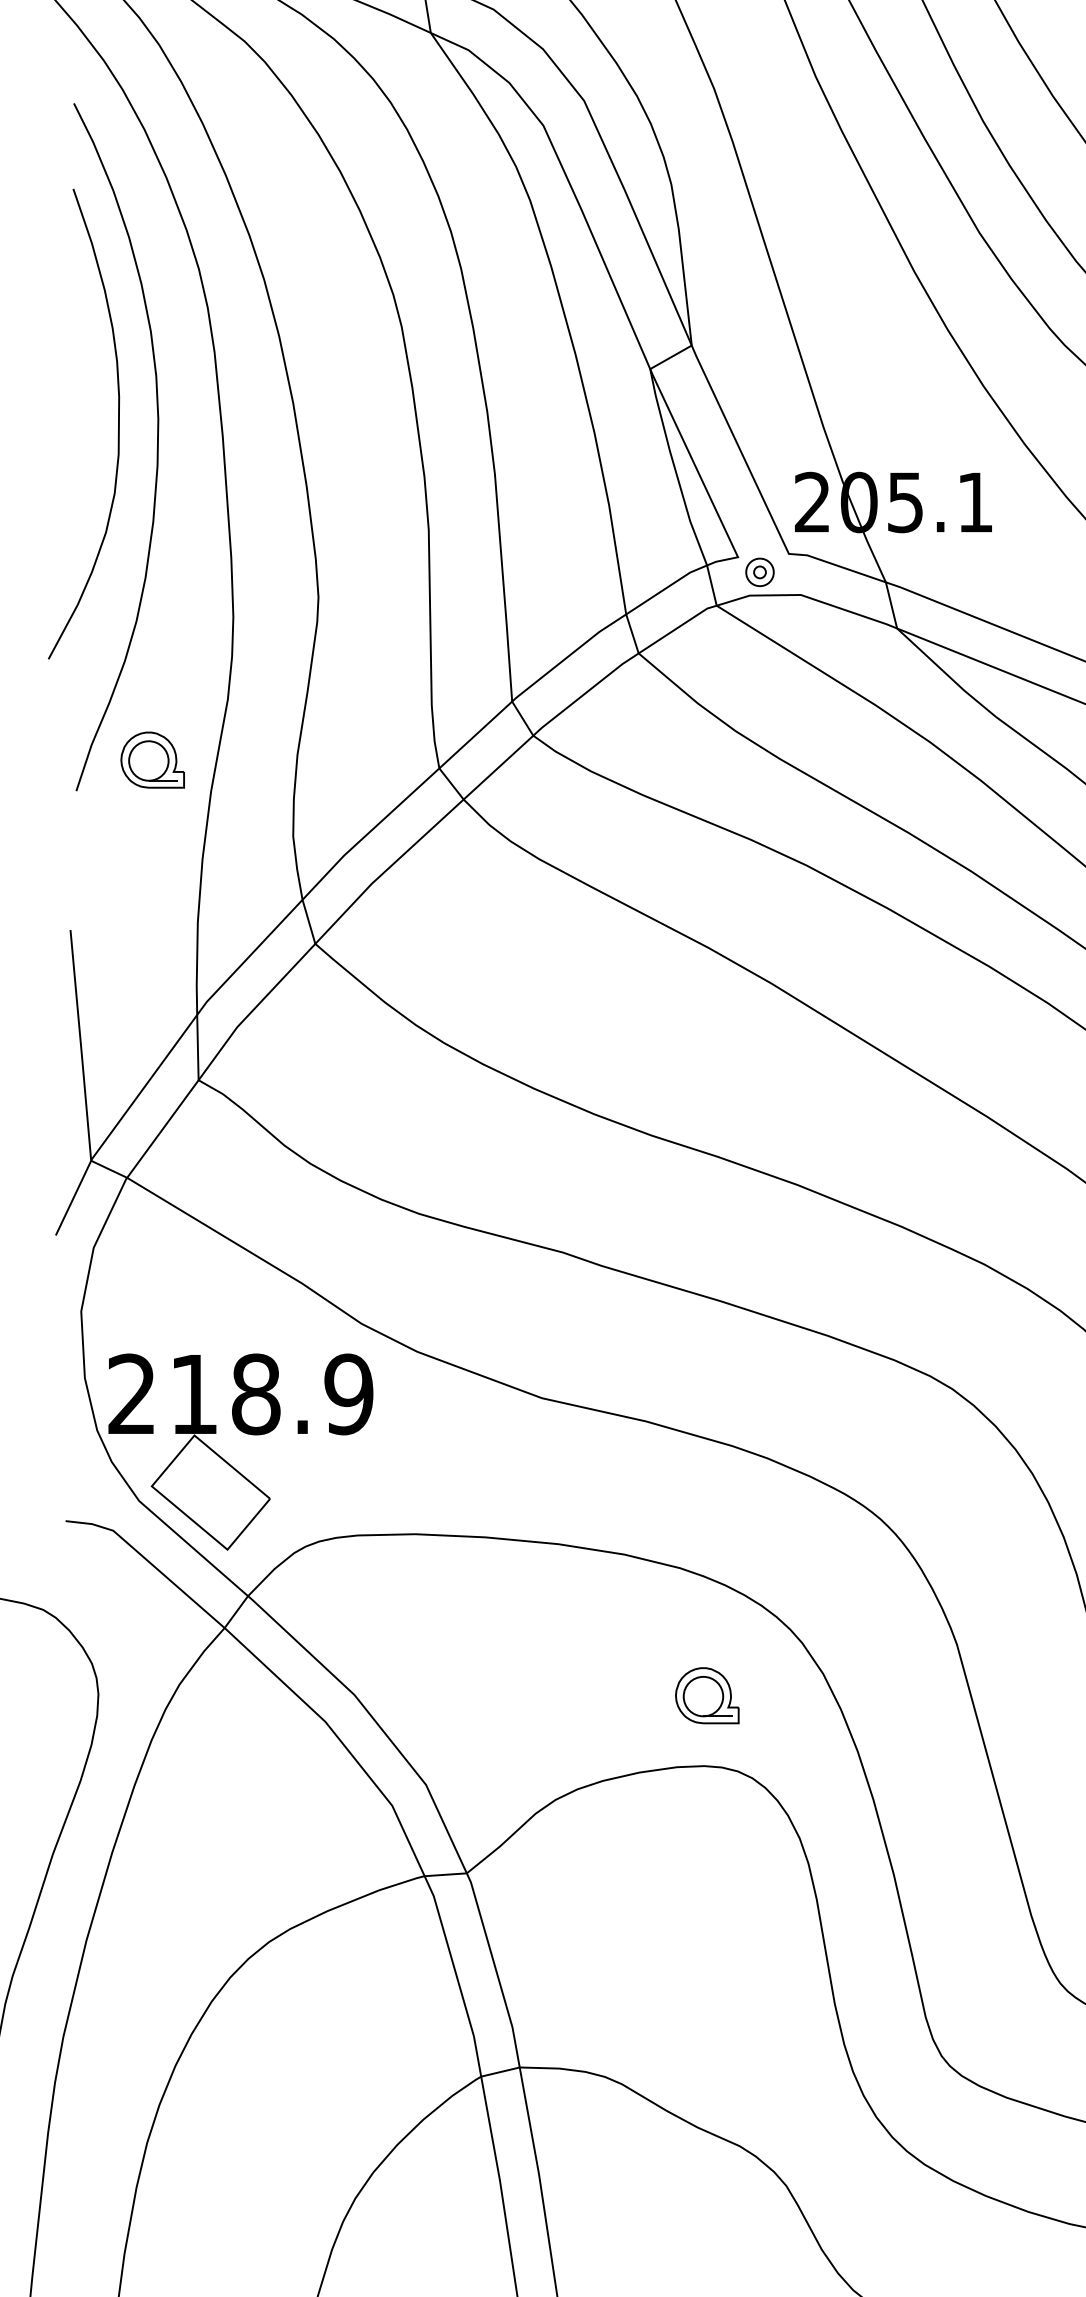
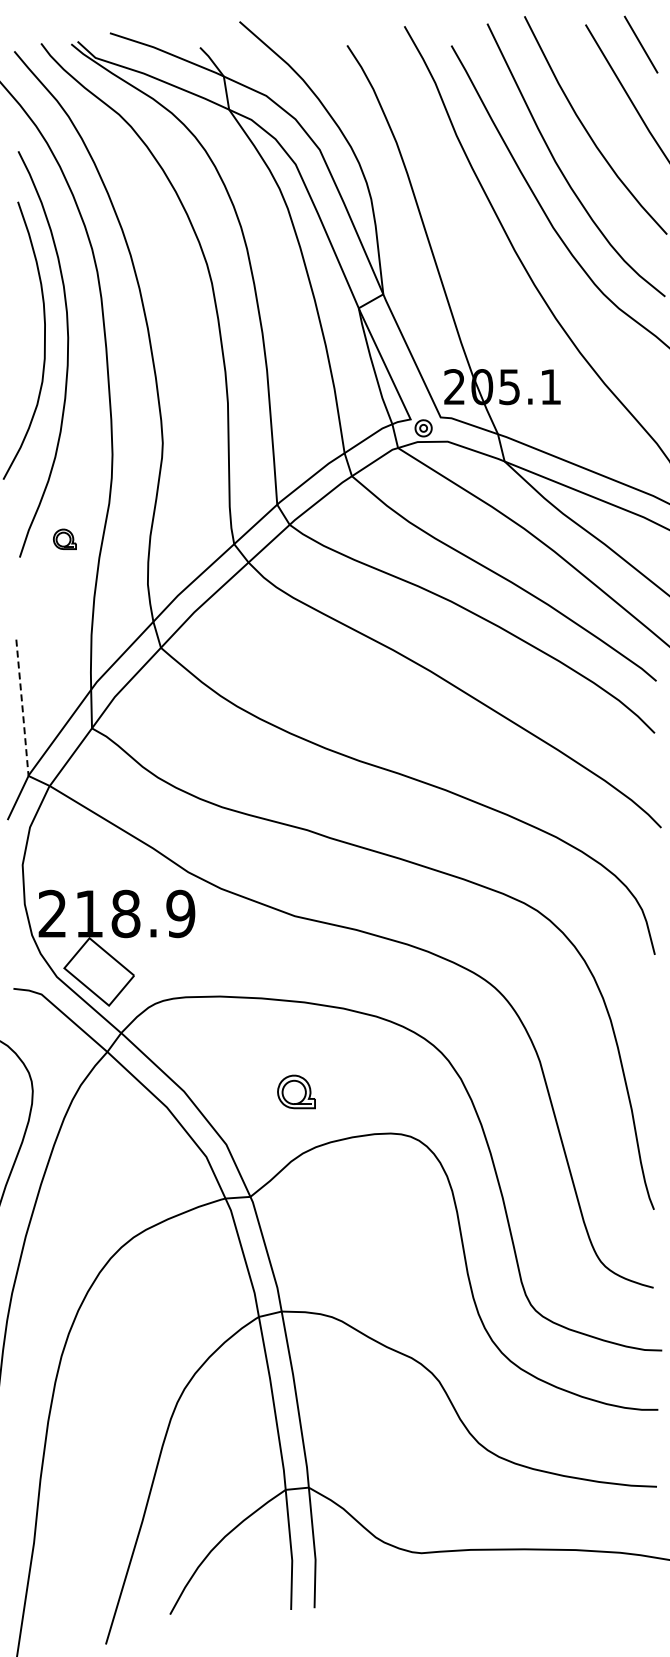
part: (152, 760) -> (64, 539), size x0.6
line: (80, 1046) -> (22, 708), solid -> dashed
part: (707, 1694) -> (296, 1091), moved

